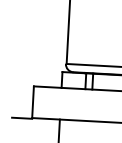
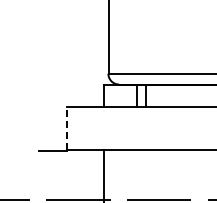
line: (32, 102) -> (66, 128), solid -> dashed

